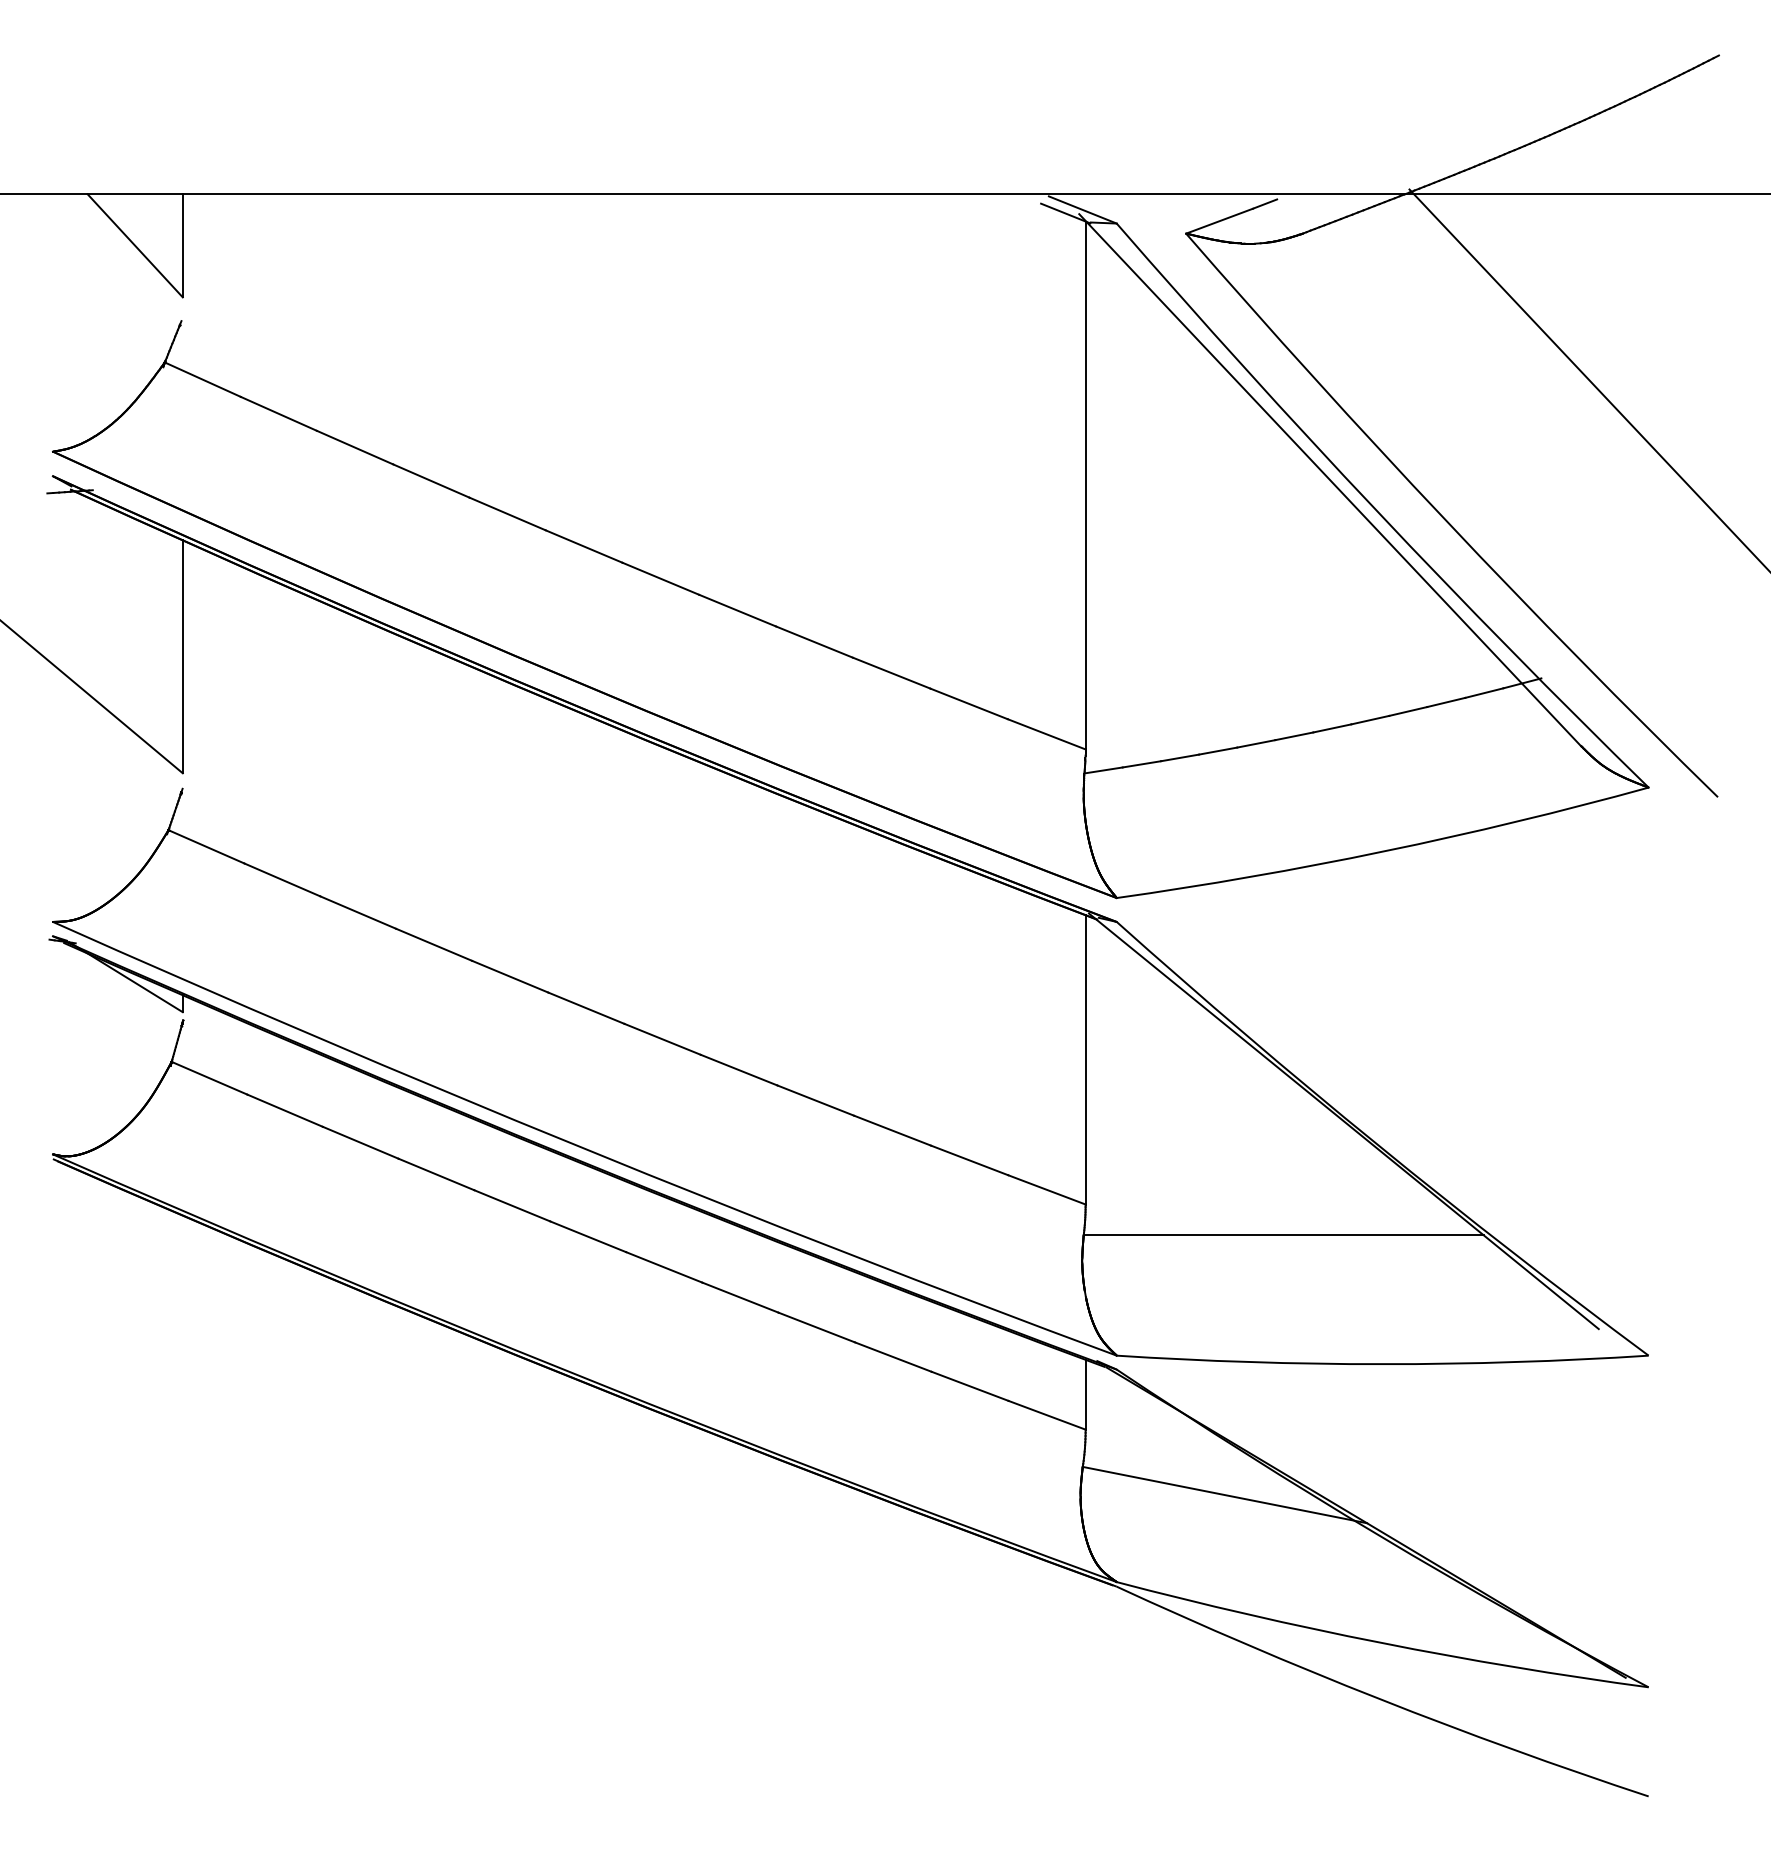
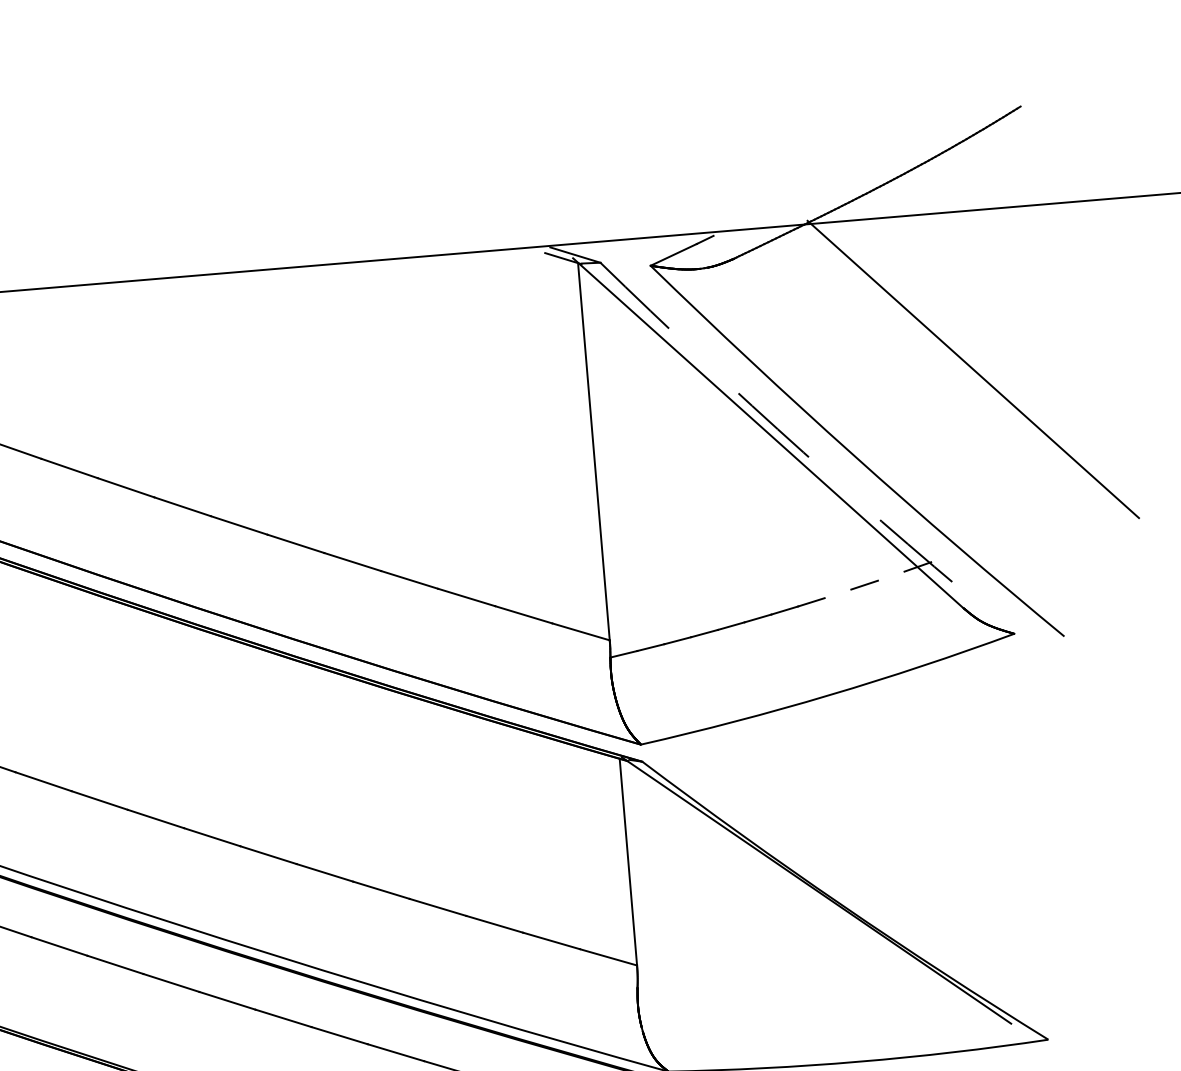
arc: (1376, 511) -> (803, 452), solid -> dashed
line: (1484, 692) -> (891, 575), removed
line: (1408, 711) -> (838, 593), removed
line: (1283, 1235) -> (780, 975), removed

